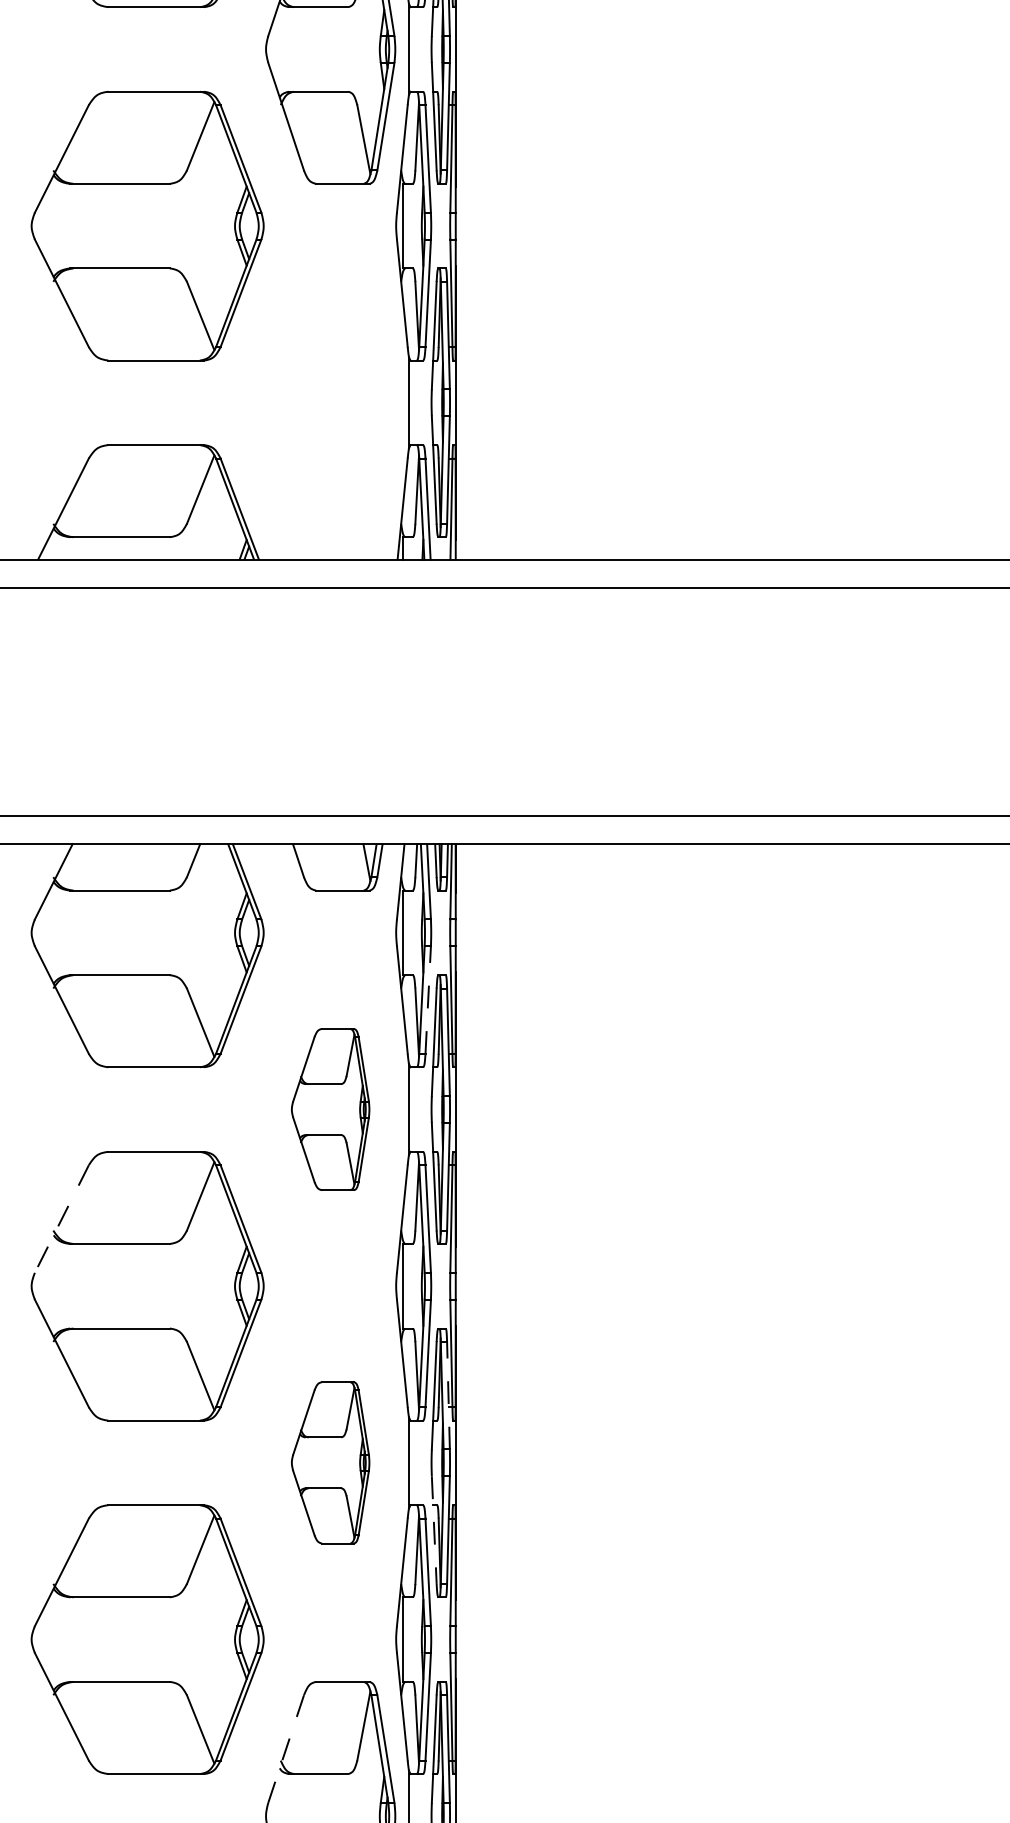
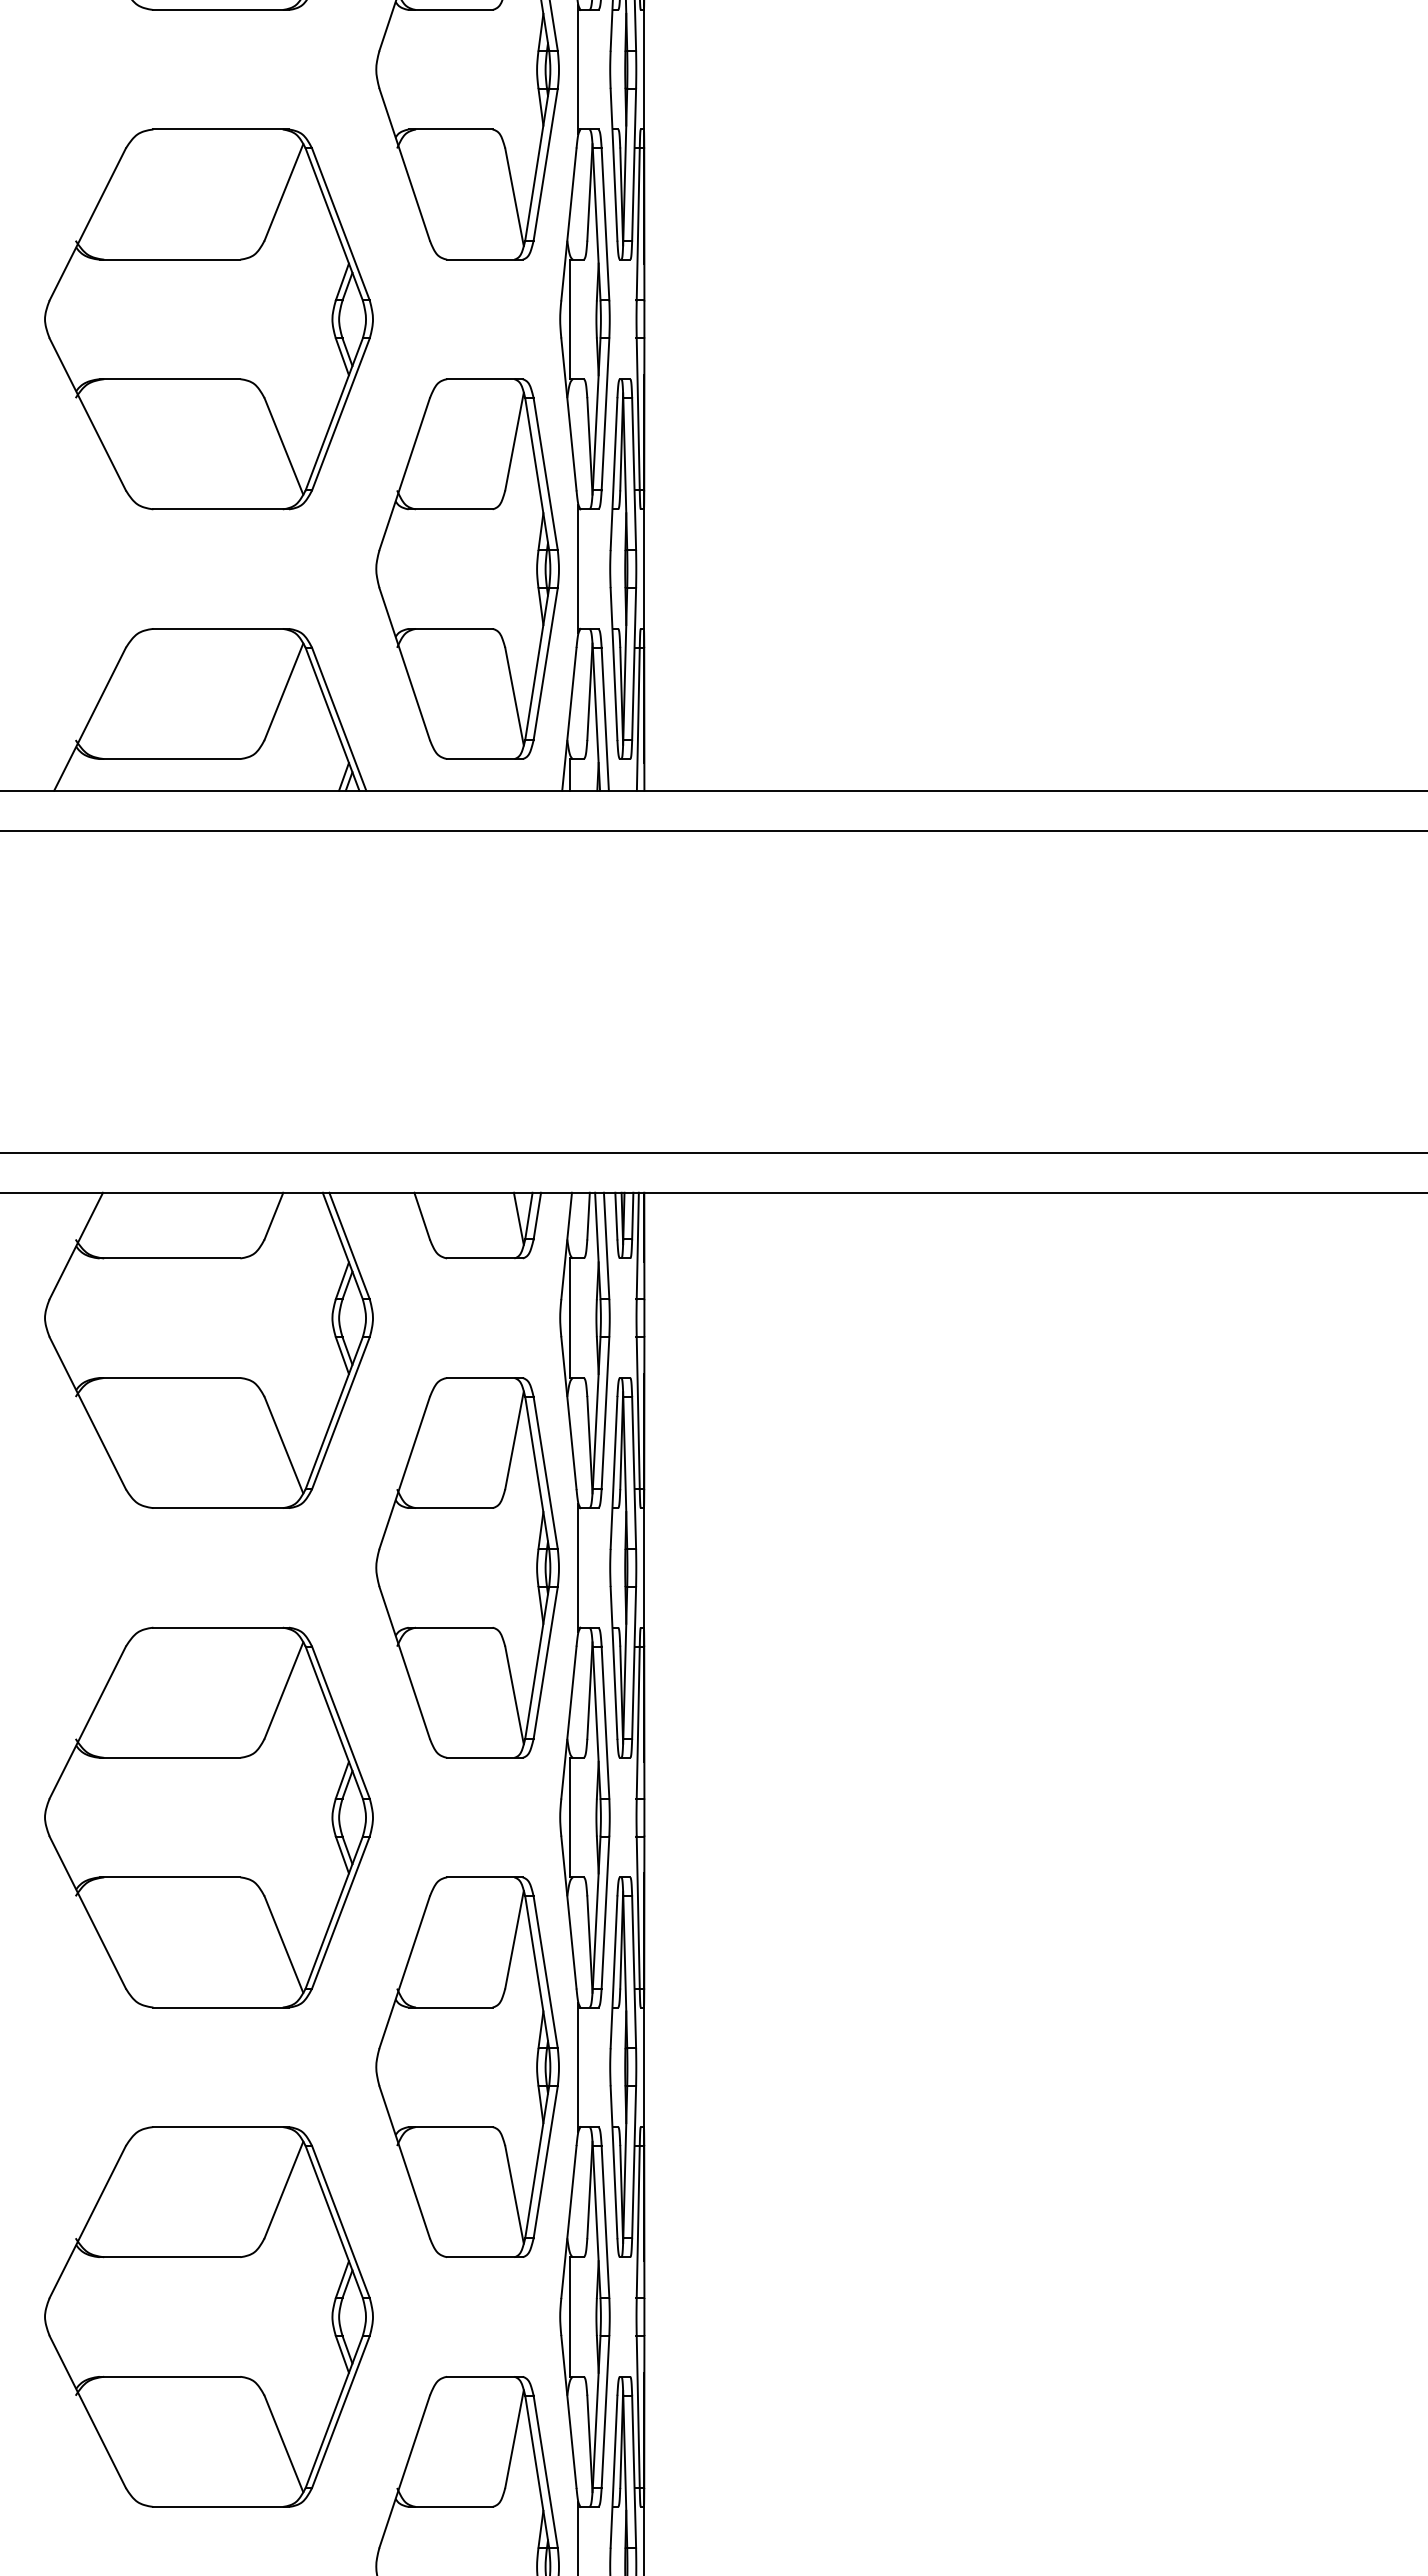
part: (330, 402) -> (467, 568), added
line: (428, 999) -> (605, 1412), dashed -> solid
part: (330, 1109) -> (467, 1567), size x1.67
line: (61, 1219) -> (87, 1723), dashed -> solid
line: (448, 1395) -> (634, 1971), dashed -> solid
part: (330, 1462) -> (467, 2066), size x1.67
line: (434, 1530) -> (614, 2162), dashed -> solid
line: (285, 1749) -> (404, 2472), dashed -> solid

